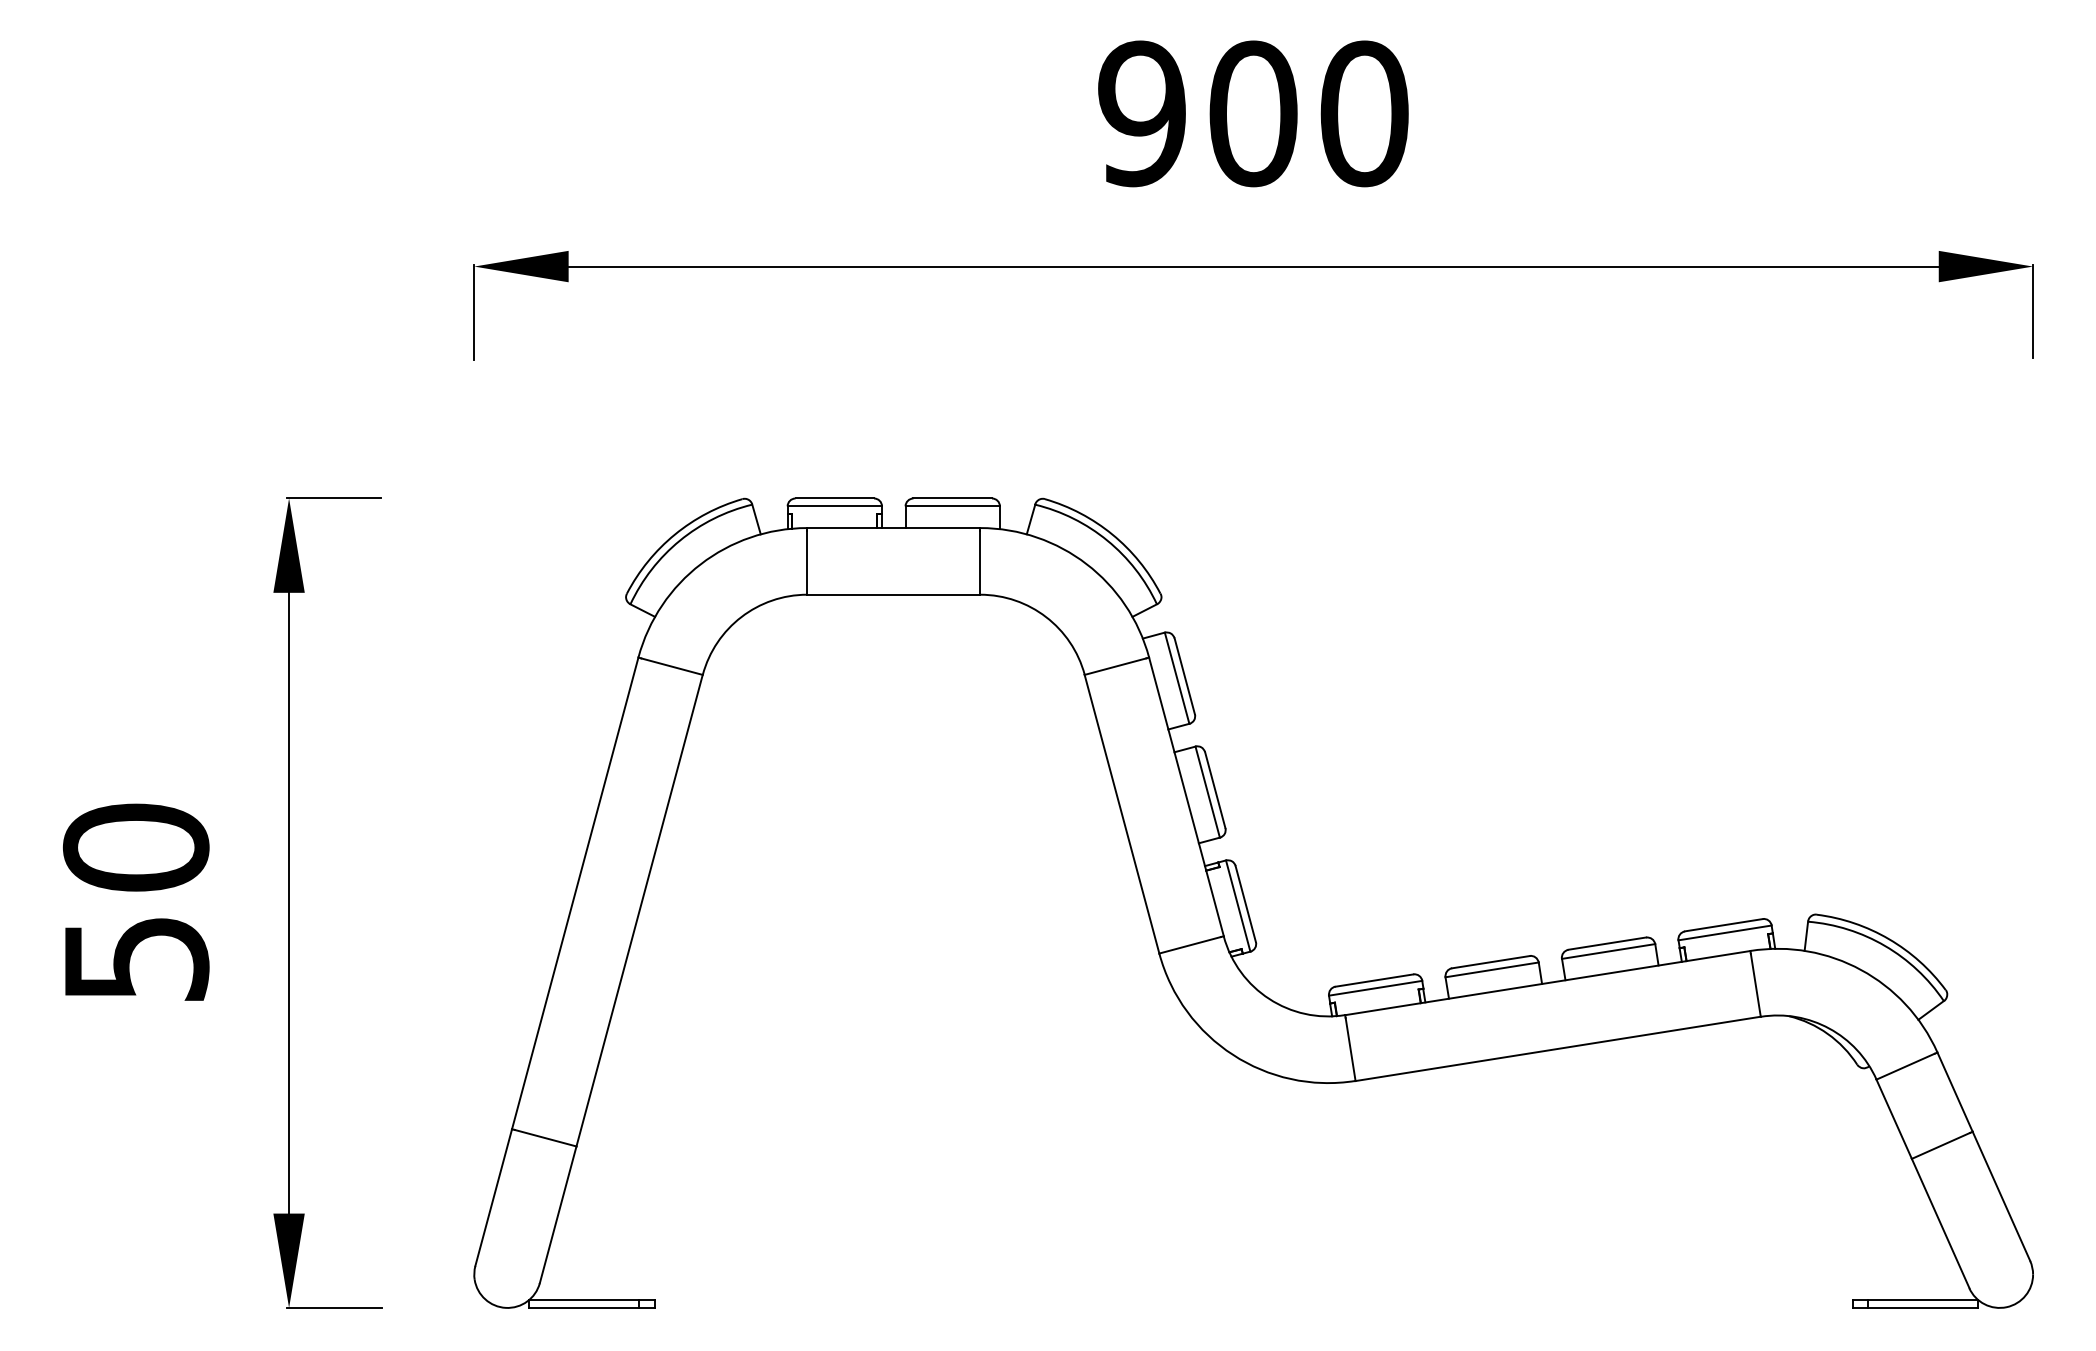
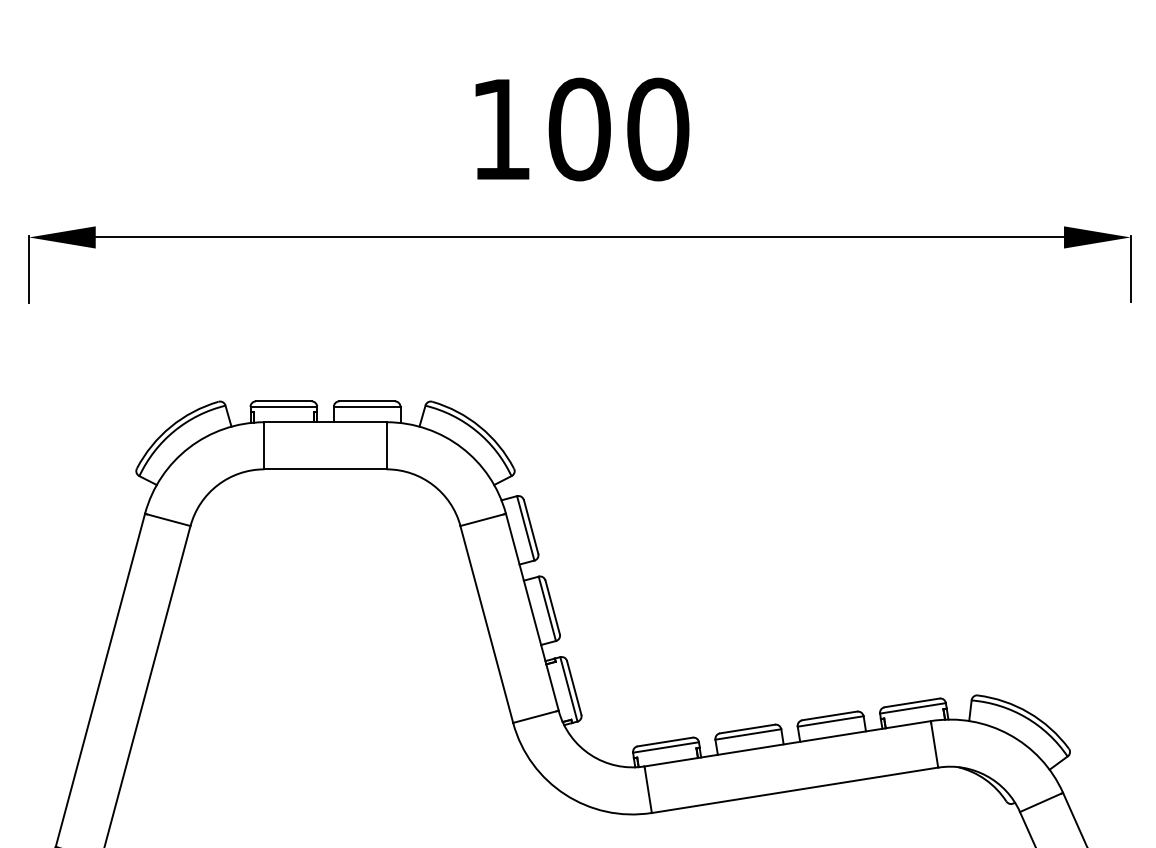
text: (1141, 113) -> (500, 129), 900 -> 100

